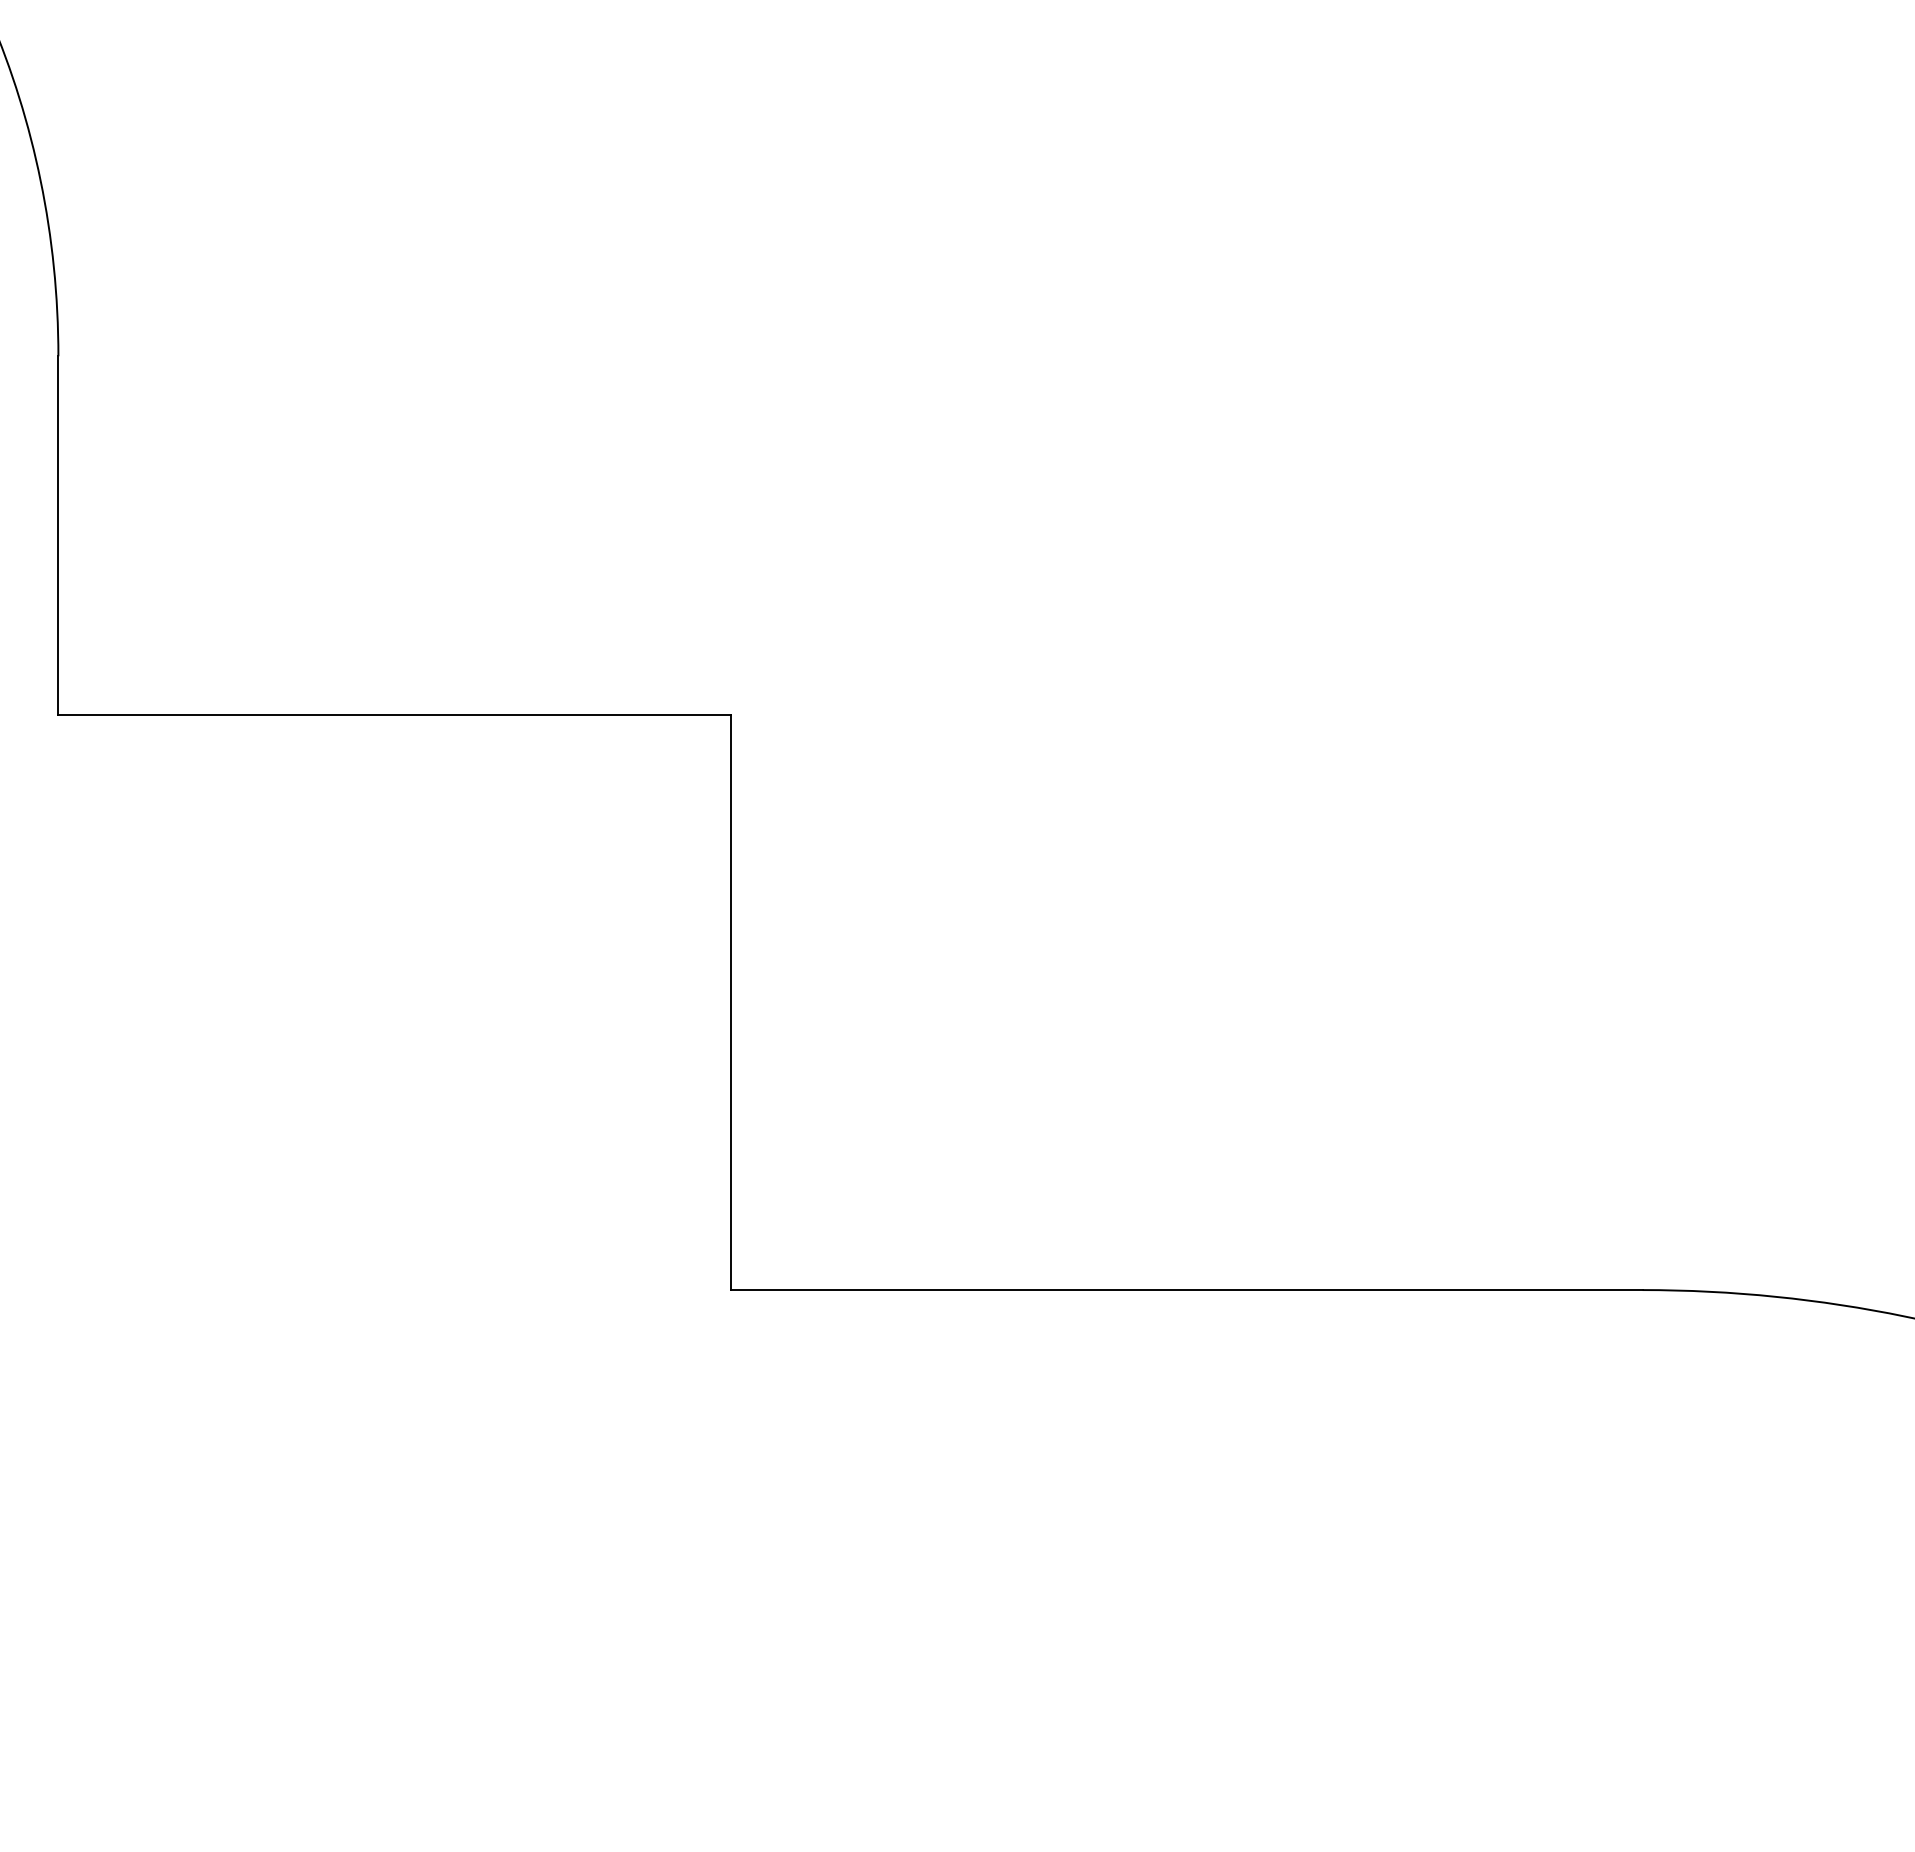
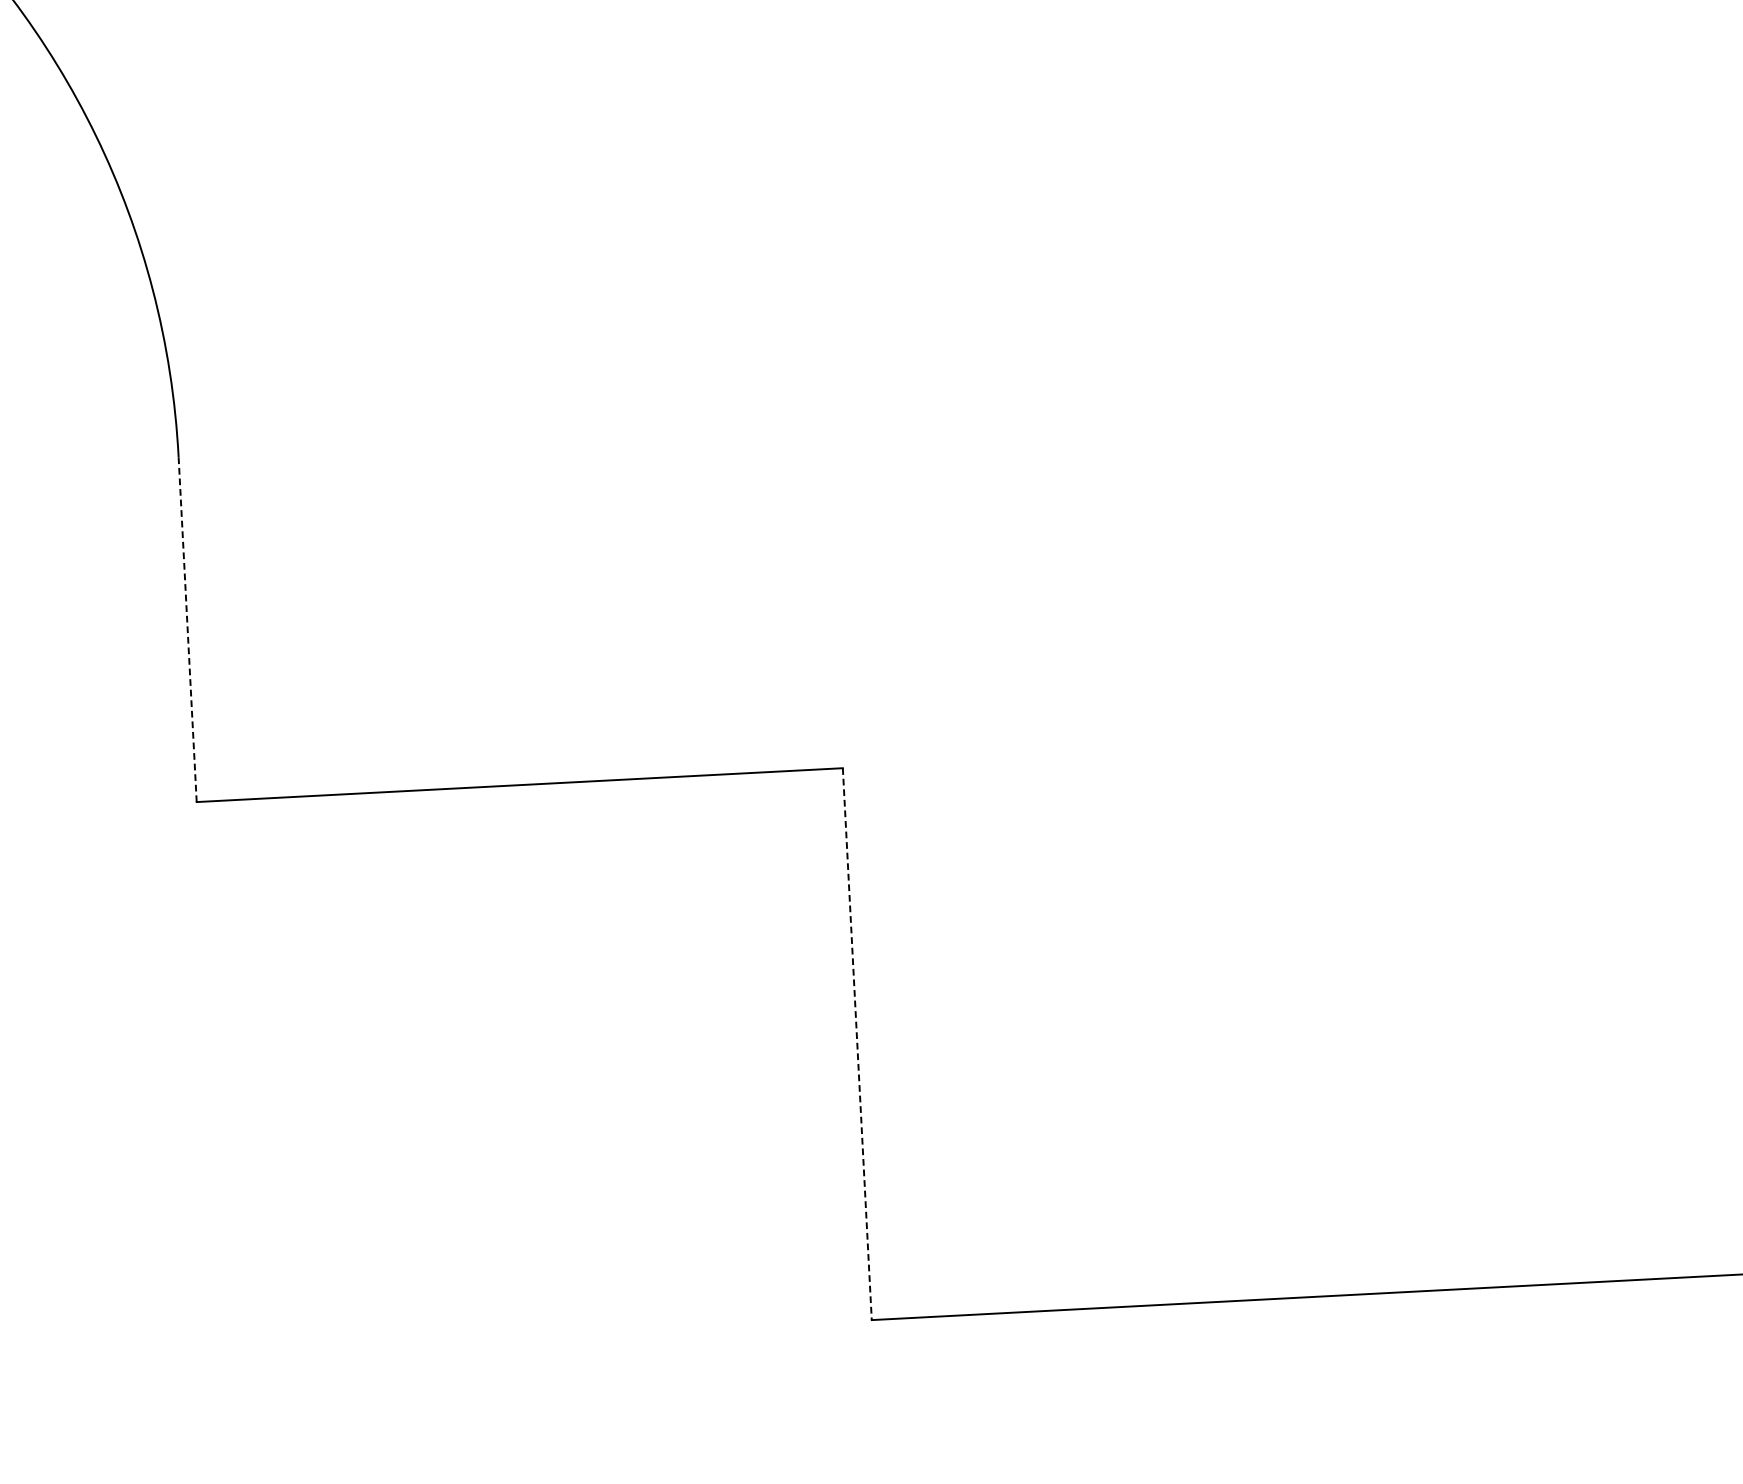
line: (58, 536) -> (187, 630), solid -> dashed
line: (731, 1003) -> (857, 1044), solid -> dashed

